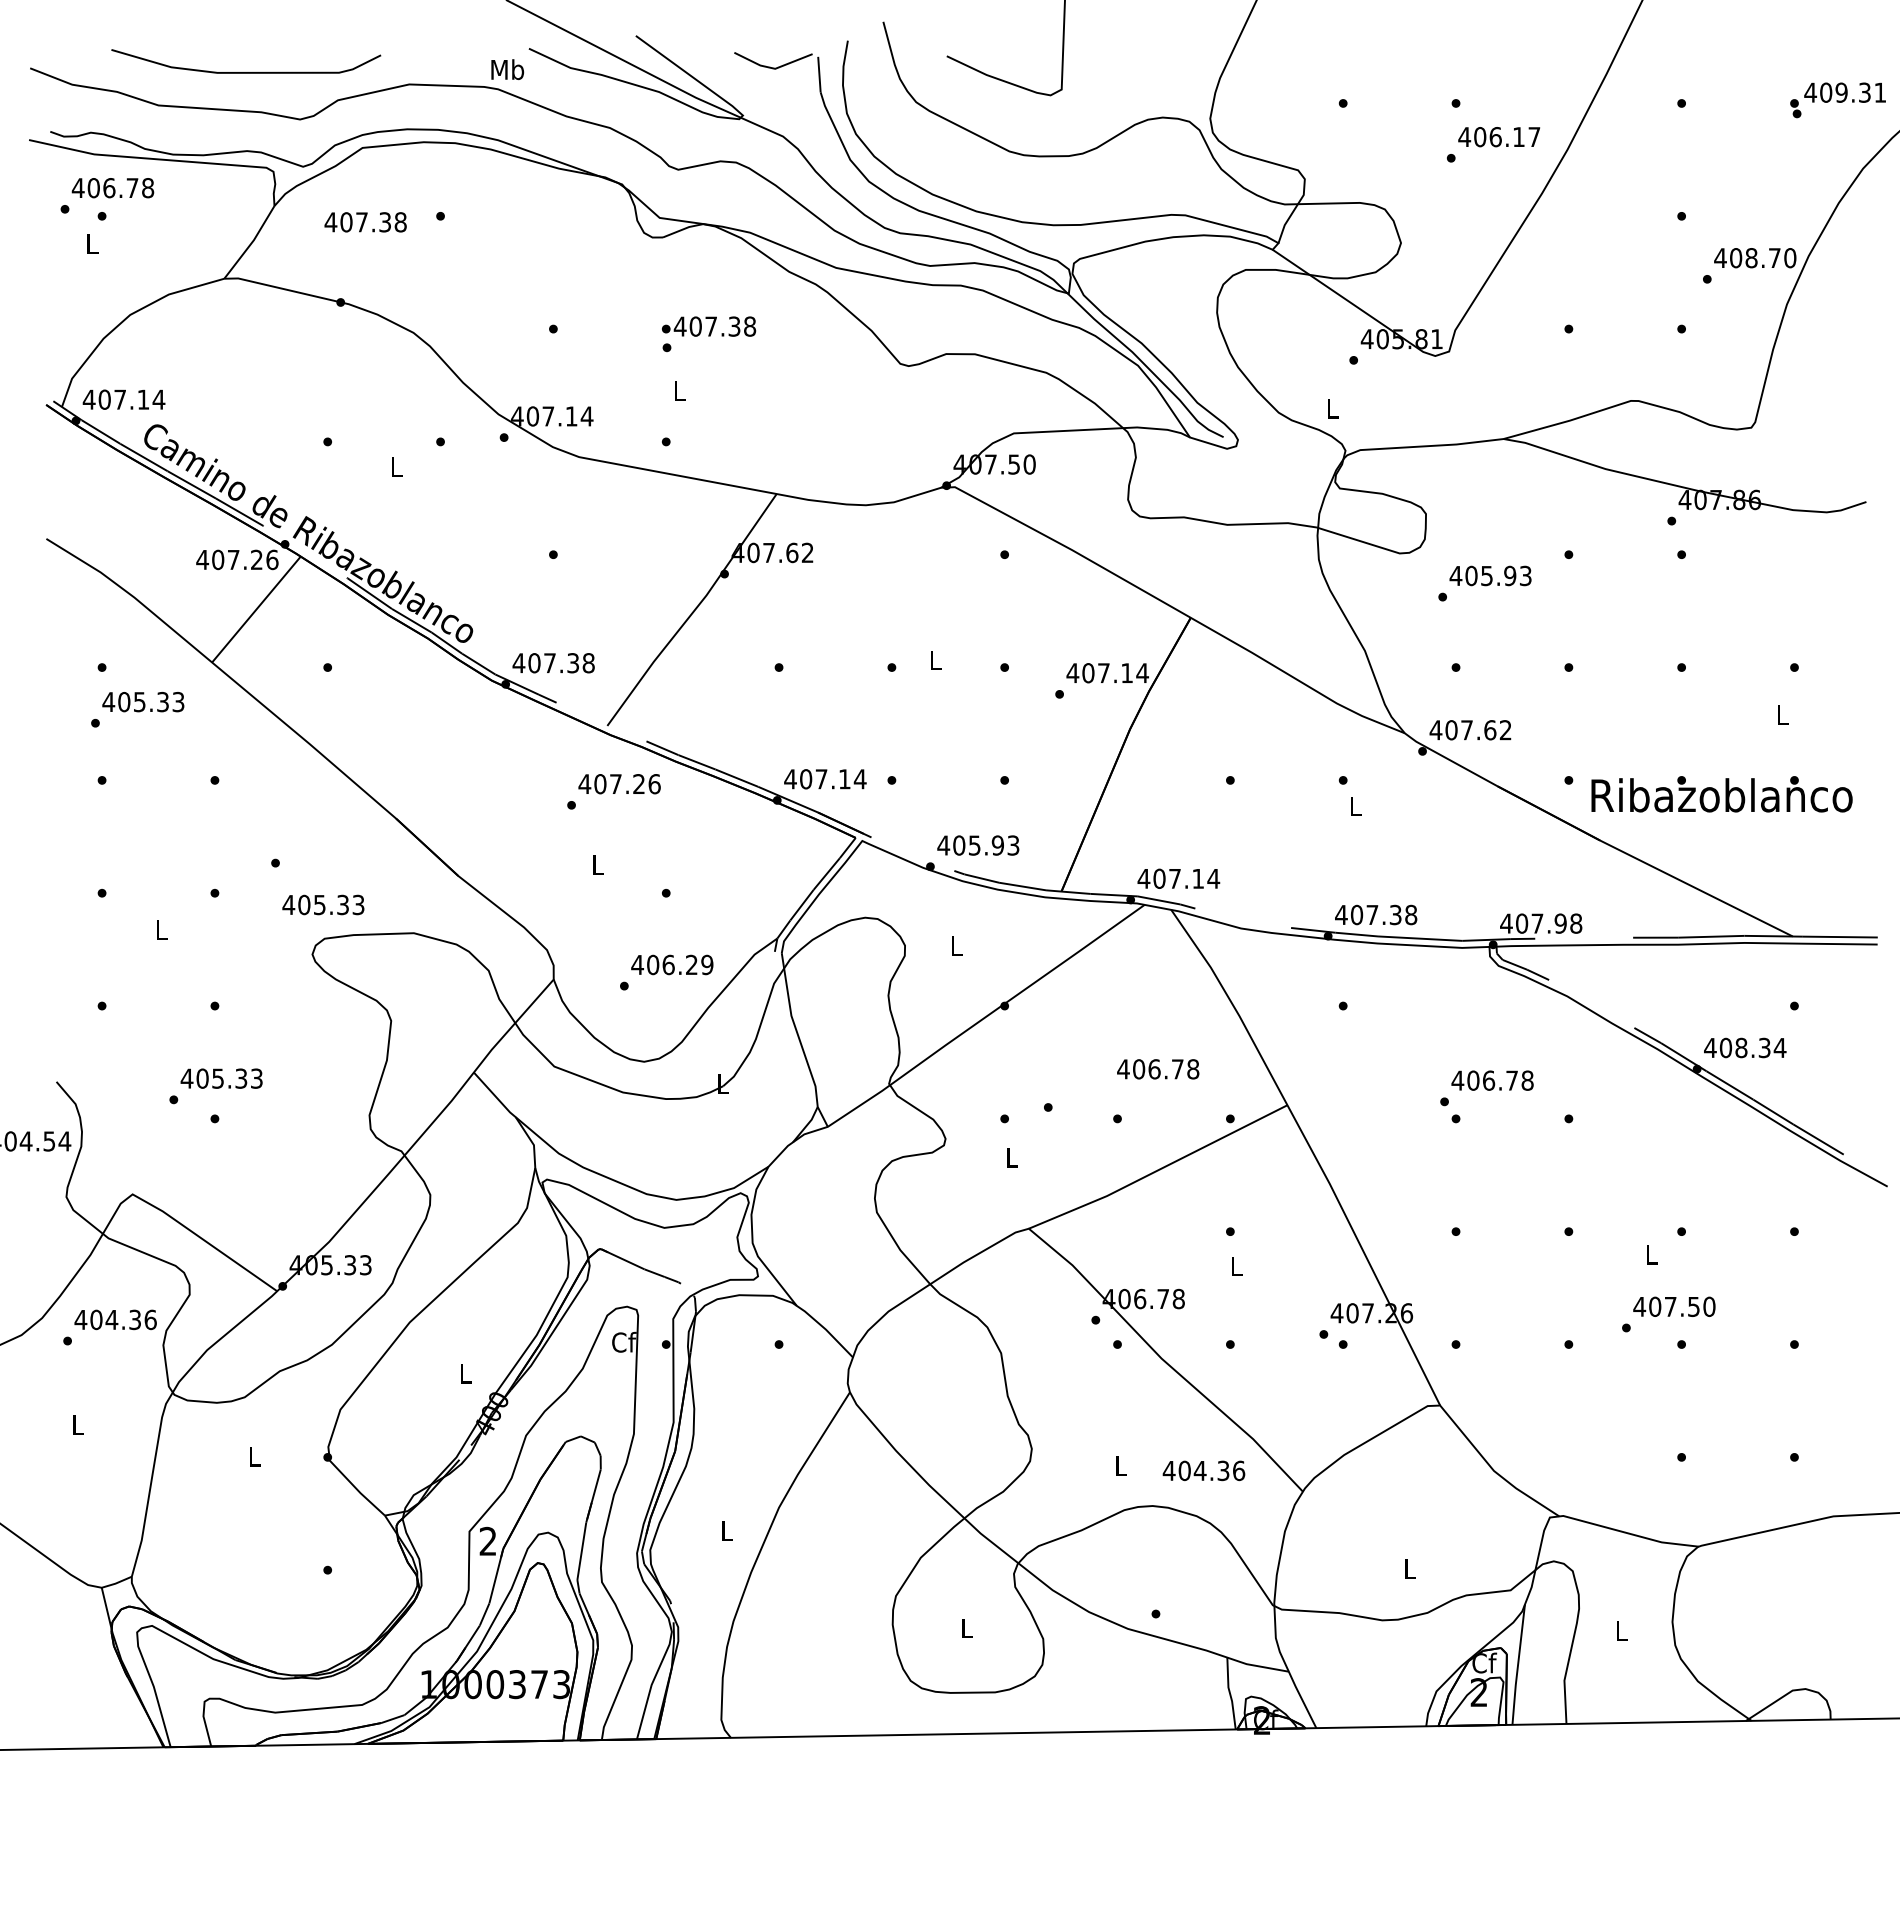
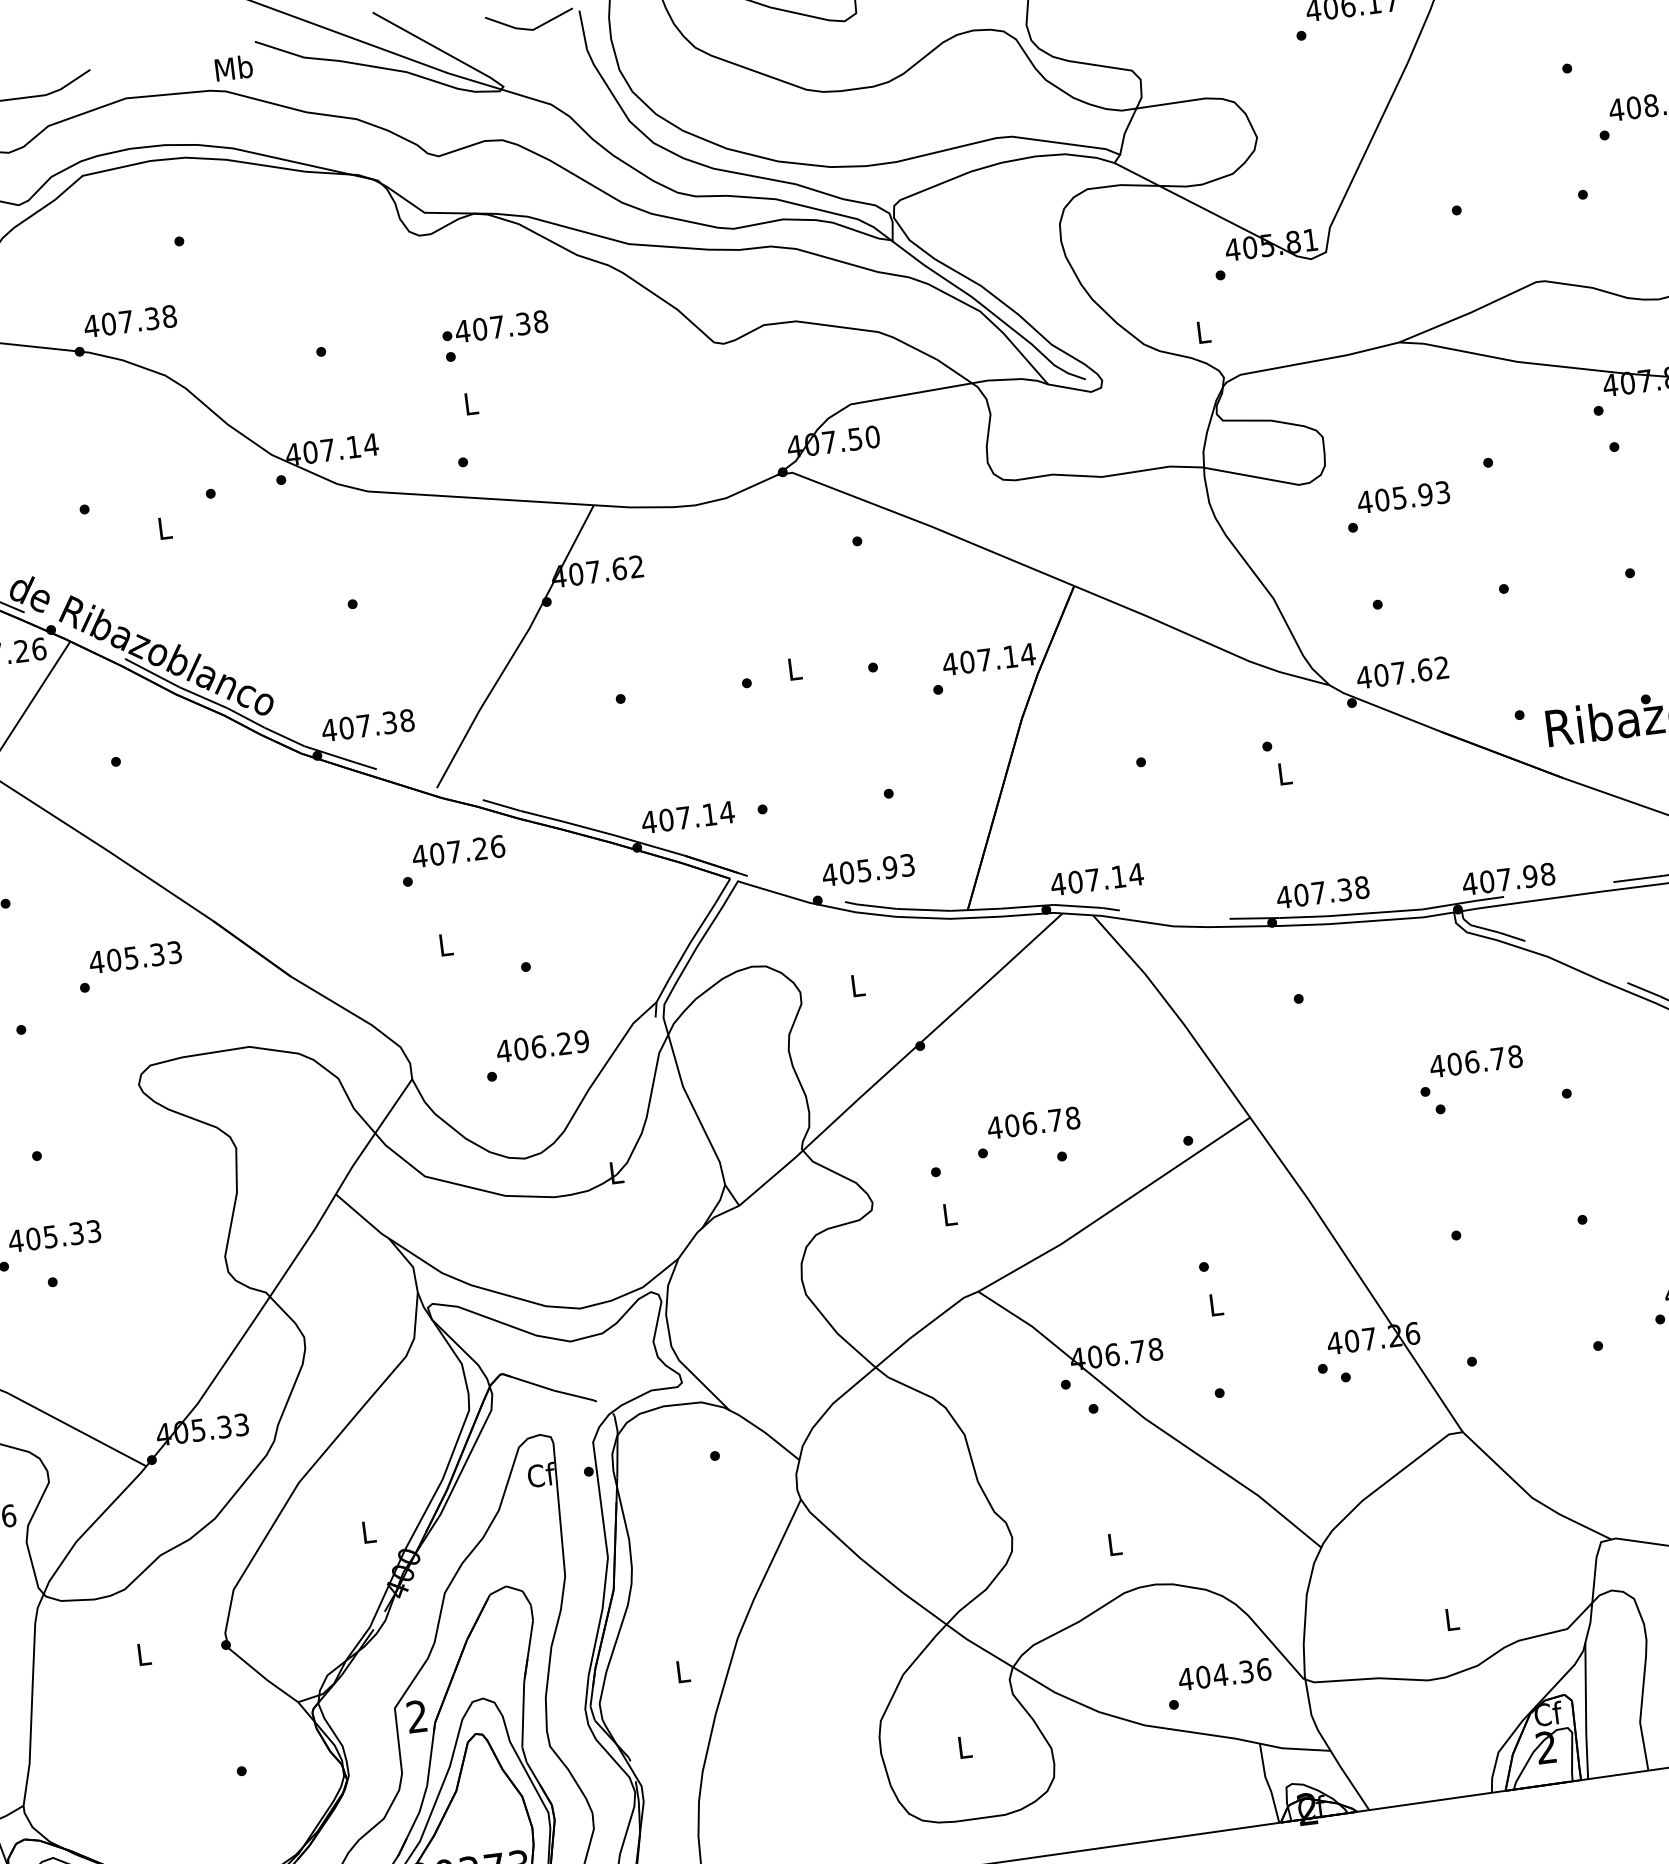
text: (365, 222) -> (130, 321), moved
text: (323, 904) -> (135, 956), moved
text: (1158, 1069) -> (1034, 1123), moved
text: (1203, 1470) -> (1224, 1674), moved

